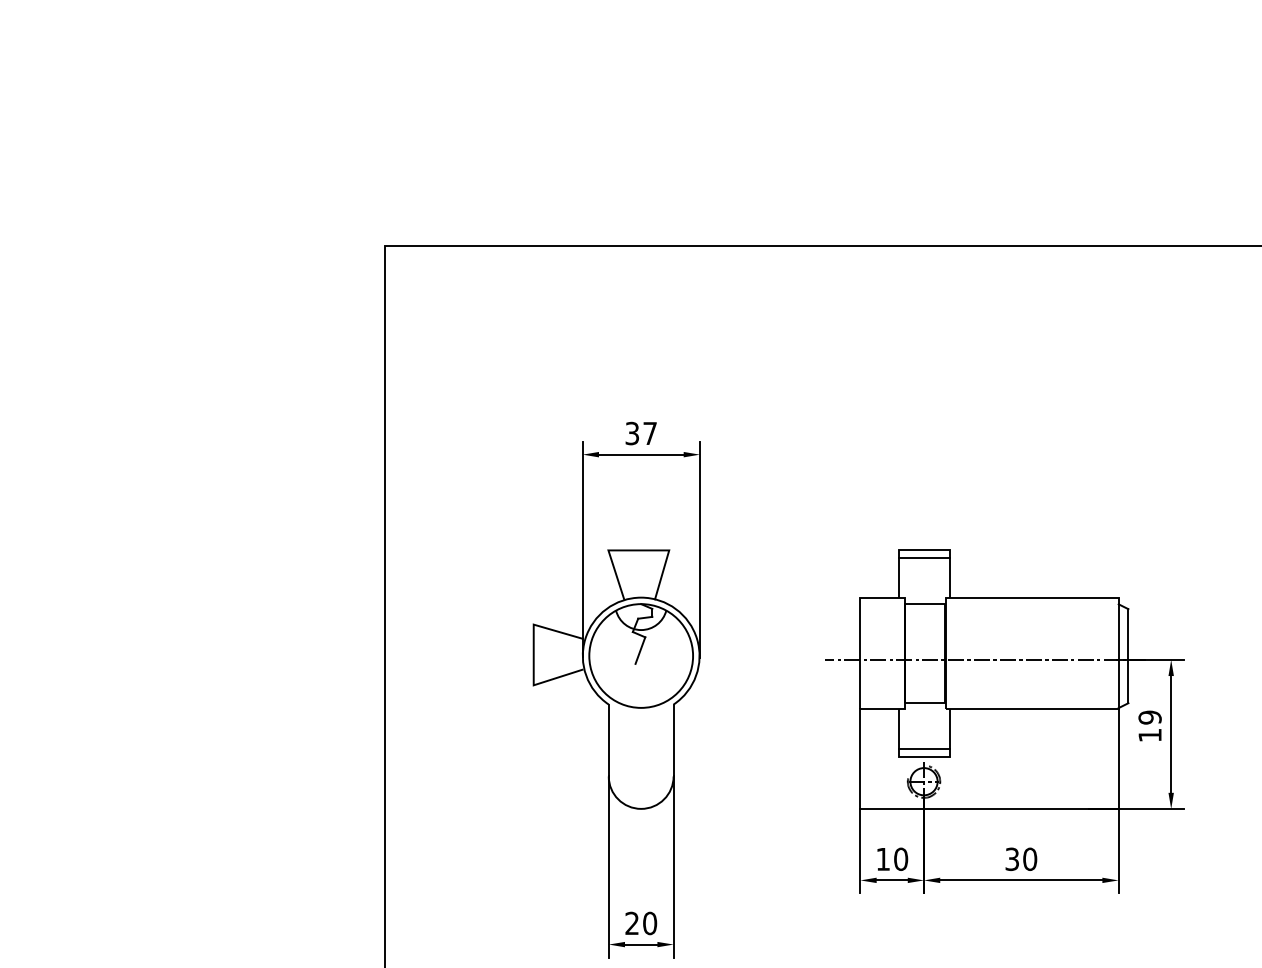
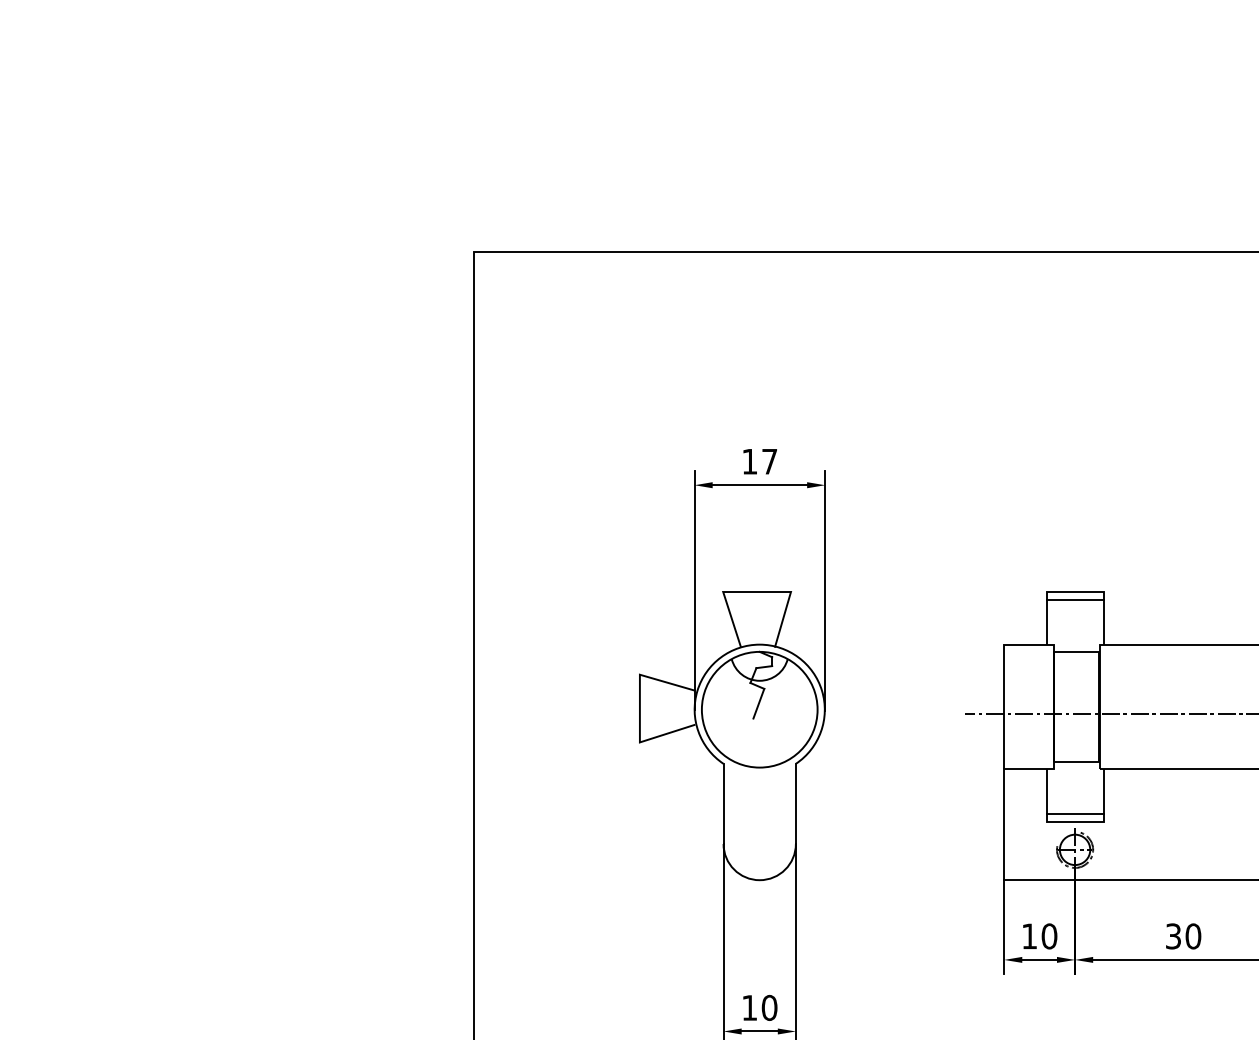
text: (631, 433) -> (748, 461), 37 -> 17
text: (631, 922) -> (748, 1006), 20 -> 10

